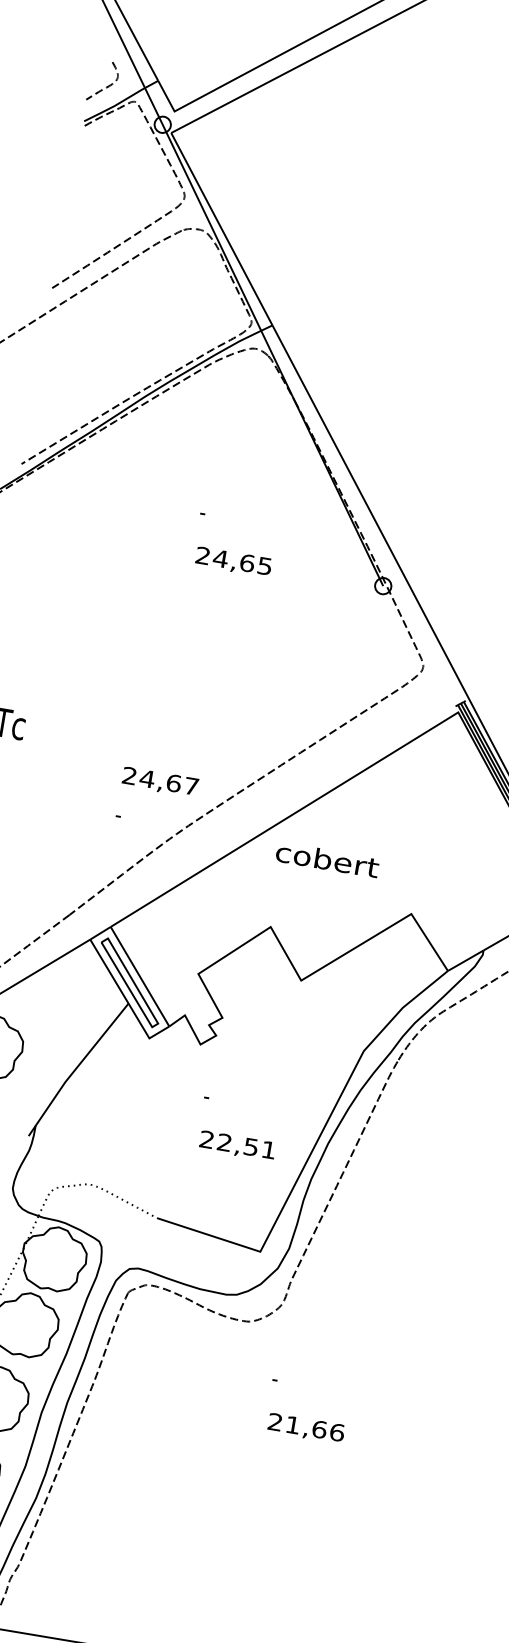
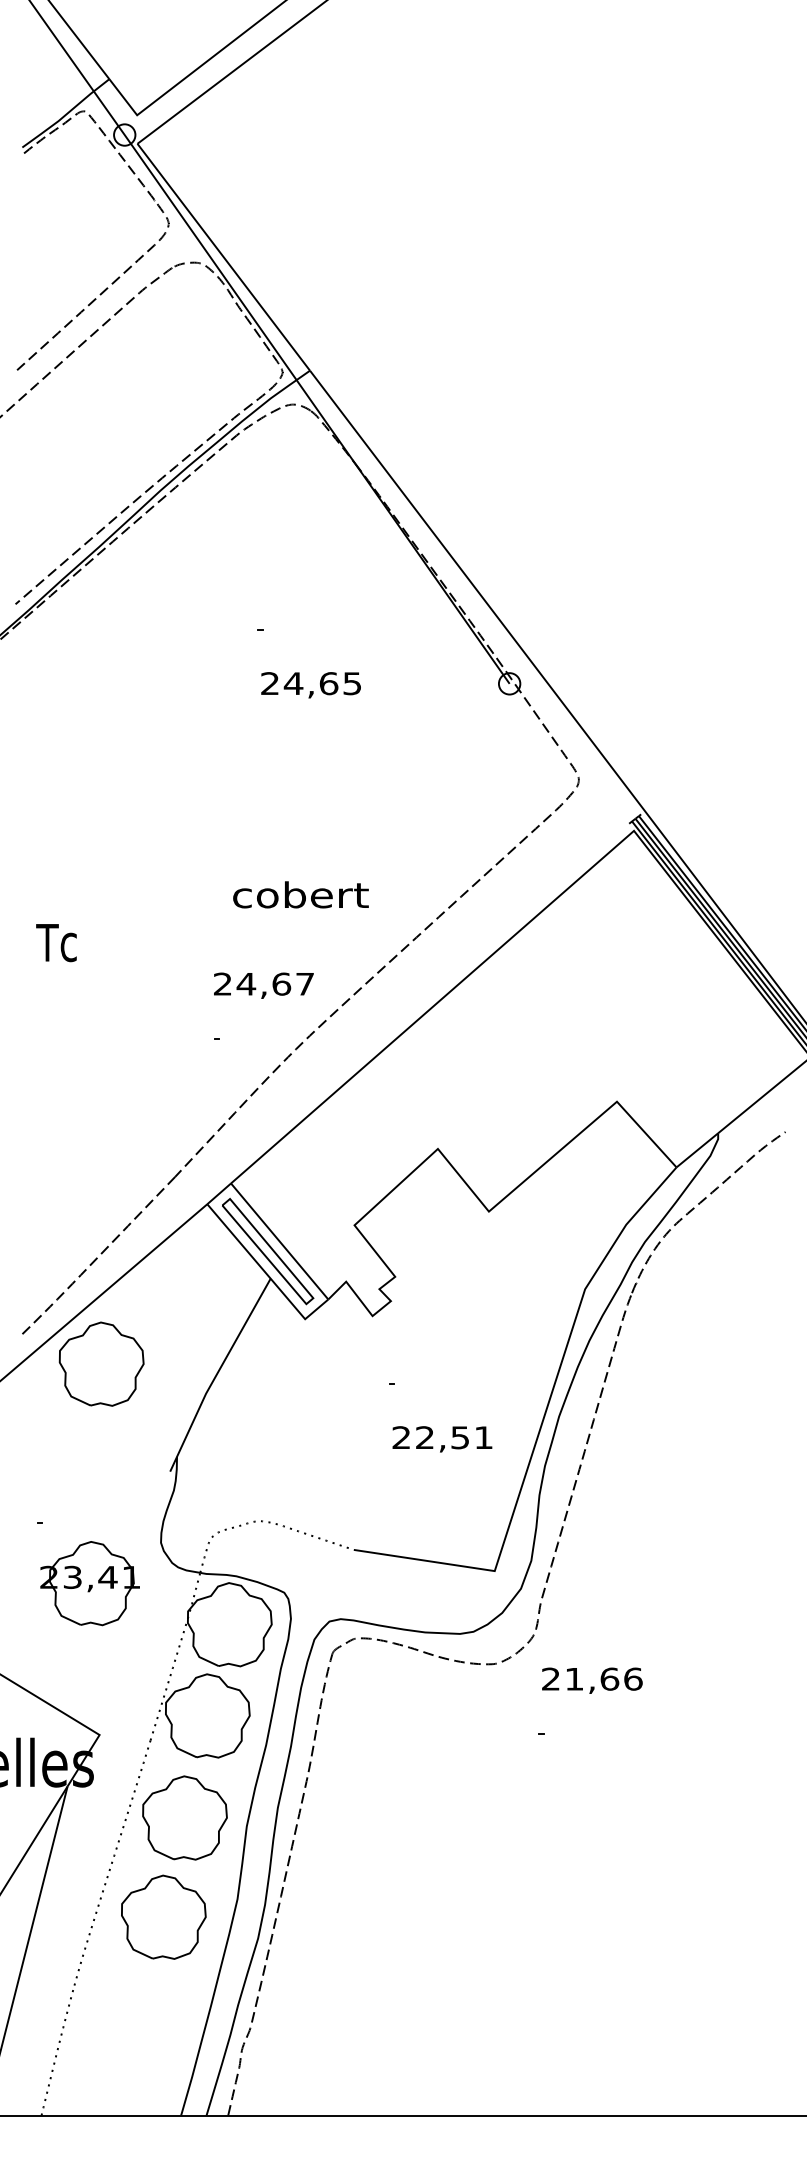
curve: (107, 86) -> (44, 97), removed
text: (327, 859) -> (300, 894), moved
text: (306, 1428) -> (592, 1680), moved

